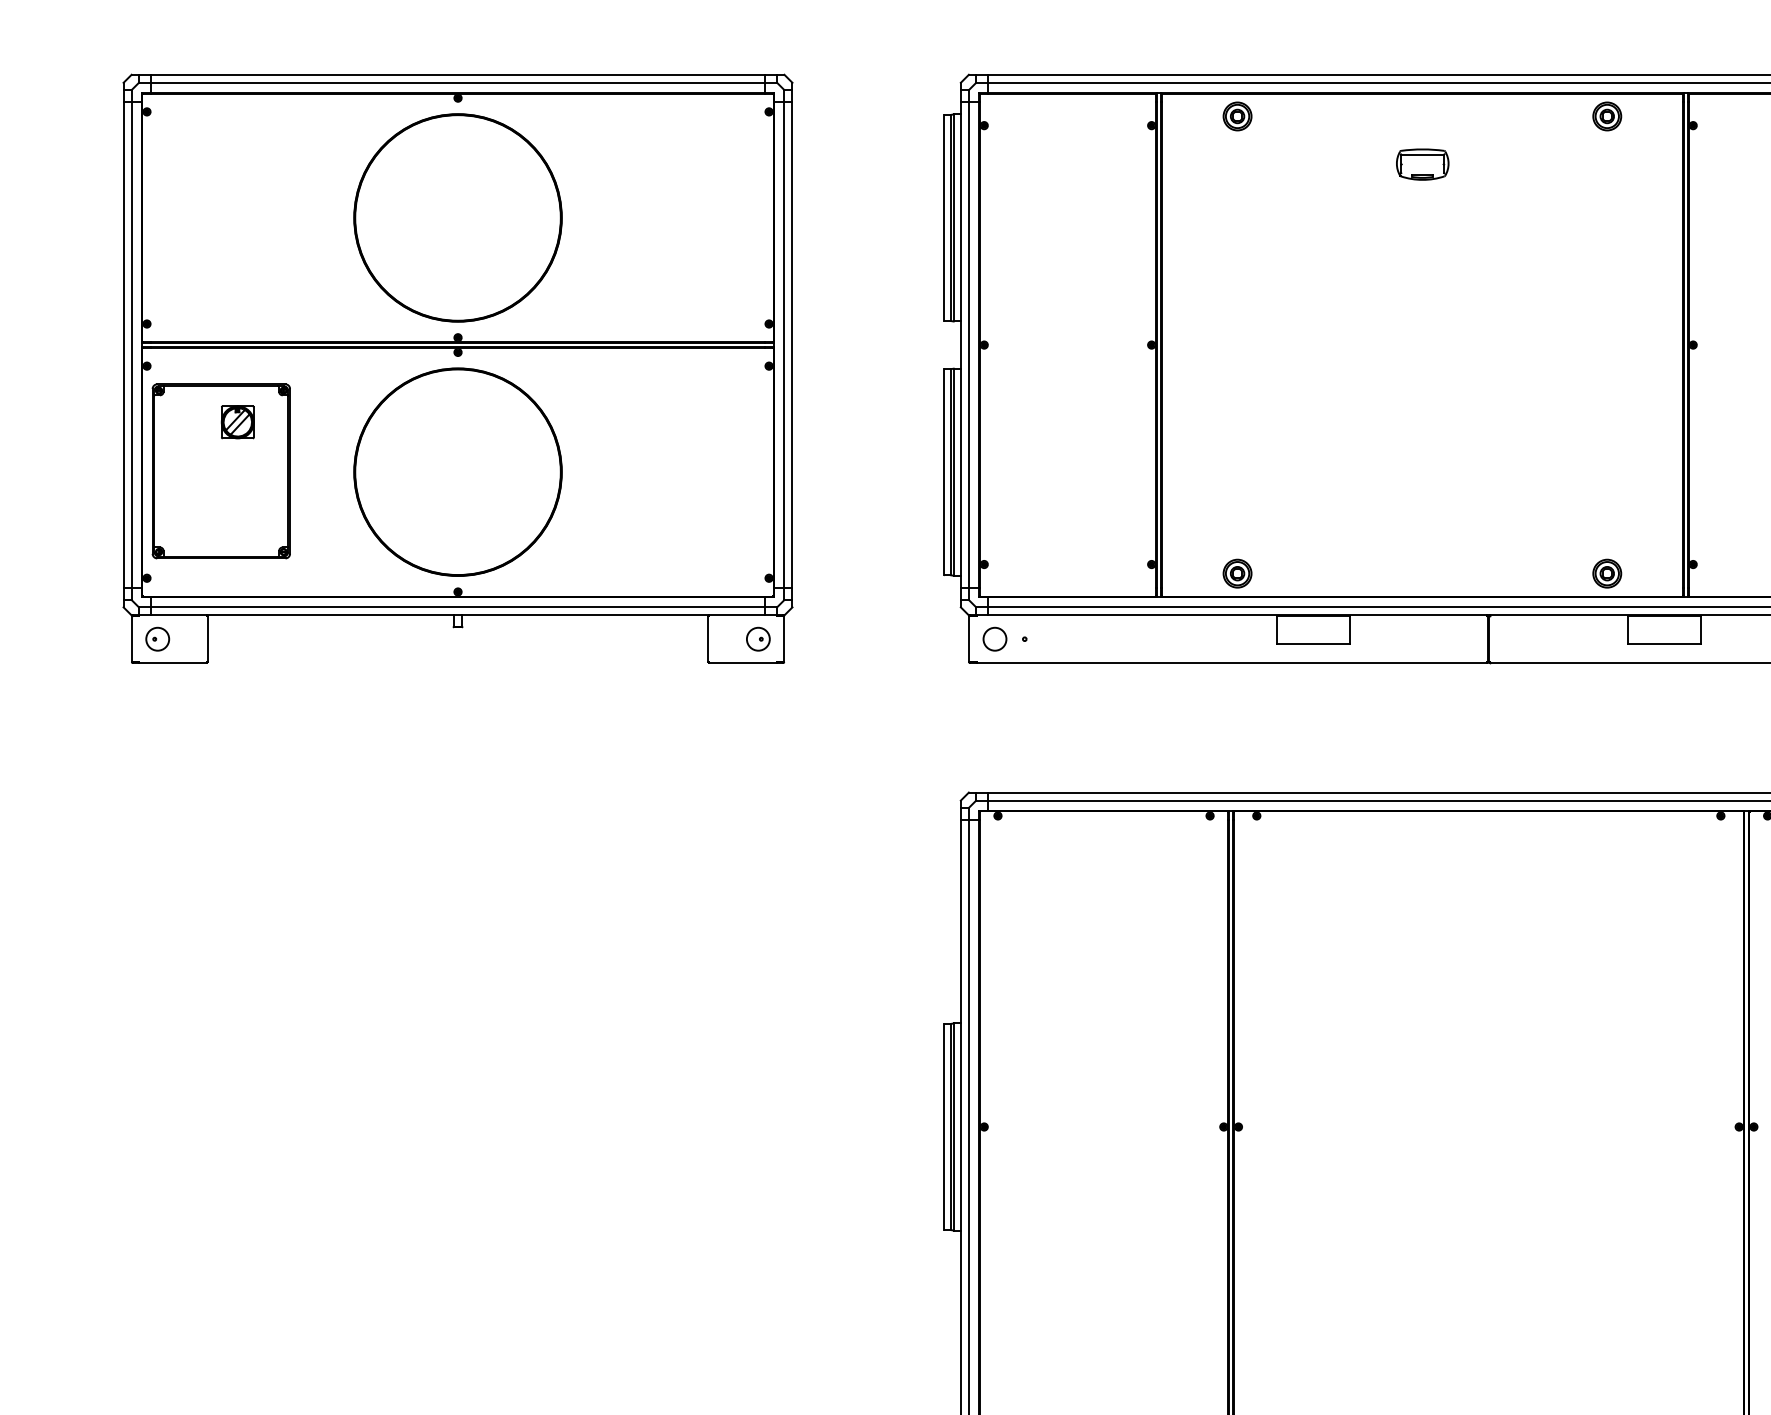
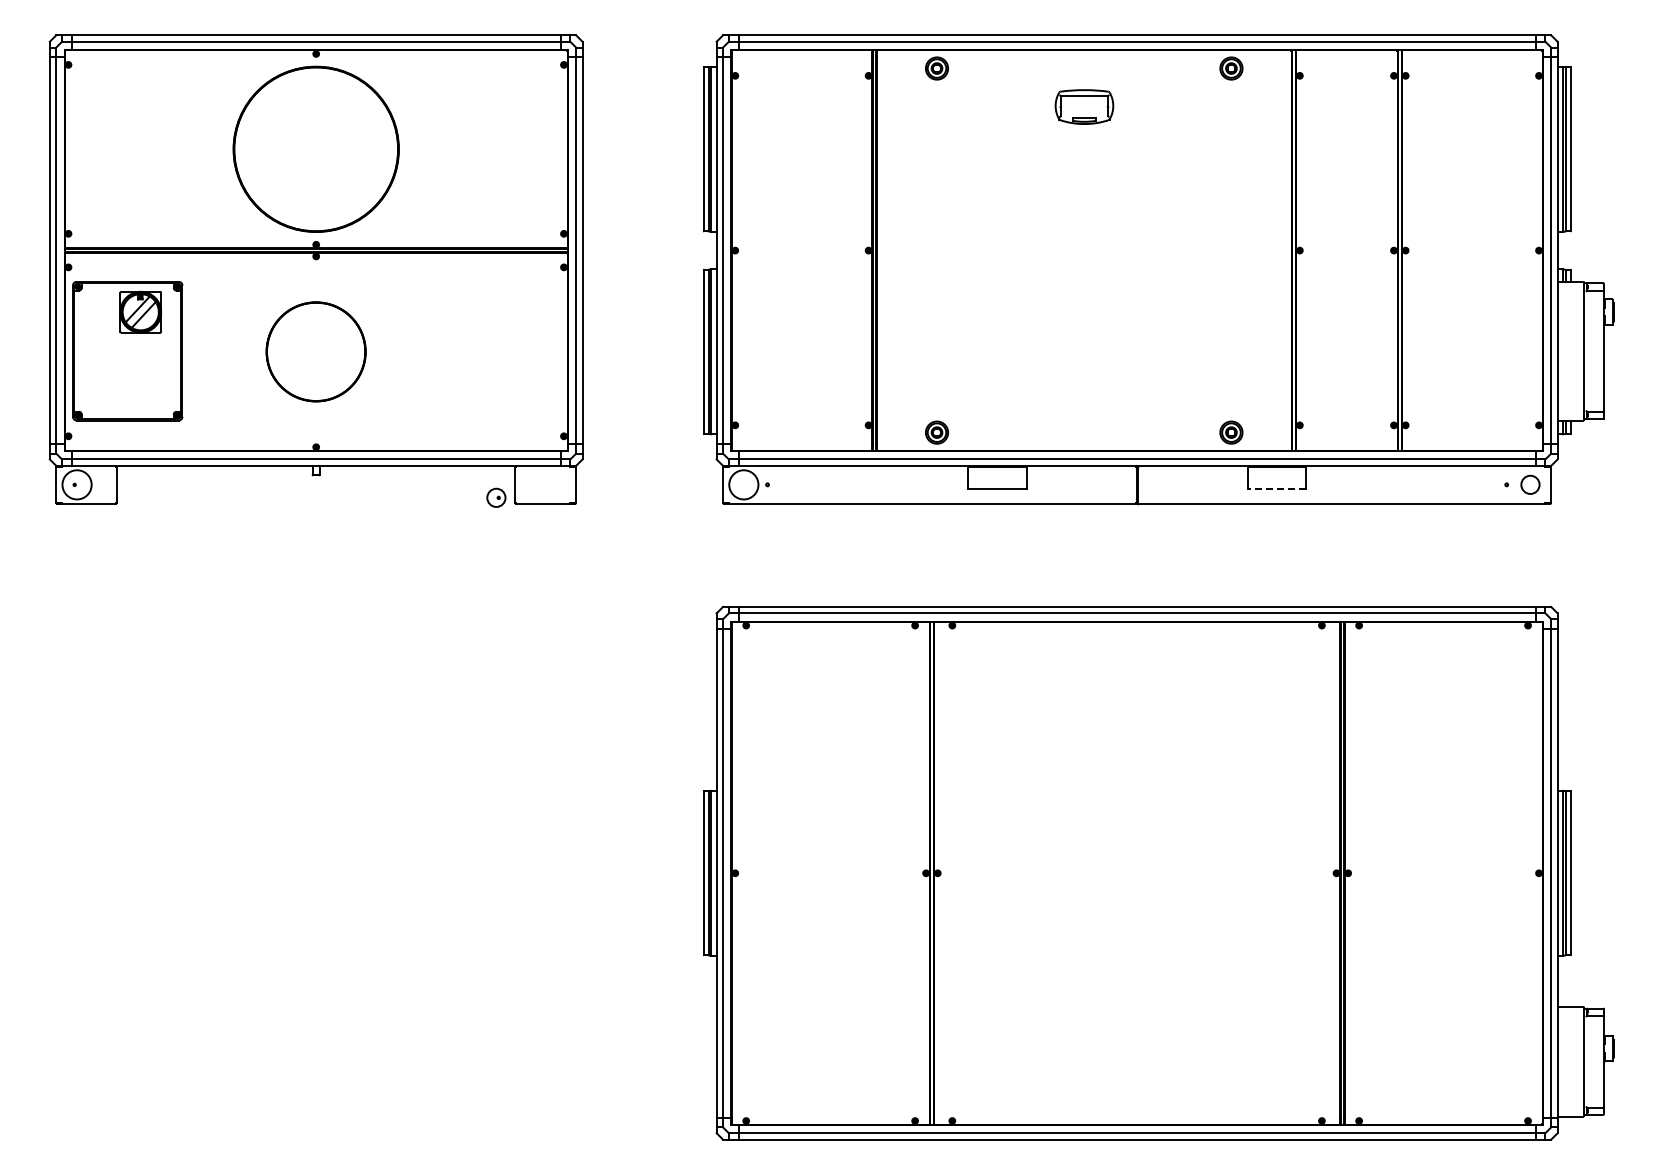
part: (1422, 164) -> (1084, 106), size x1.4
part: (237, 421) -> (140, 311), size x1.6
circle: (457, 471) -> (315, 351), size x0.6
circle: (157, 638) -> (76, 484), size x1.6
part: (758, 638) -> (496, 497), moved
circle: (994, 638) -> (743, 484), size x1.6
line: (1663, 643) -> (1276, 488), solid -> dashed

